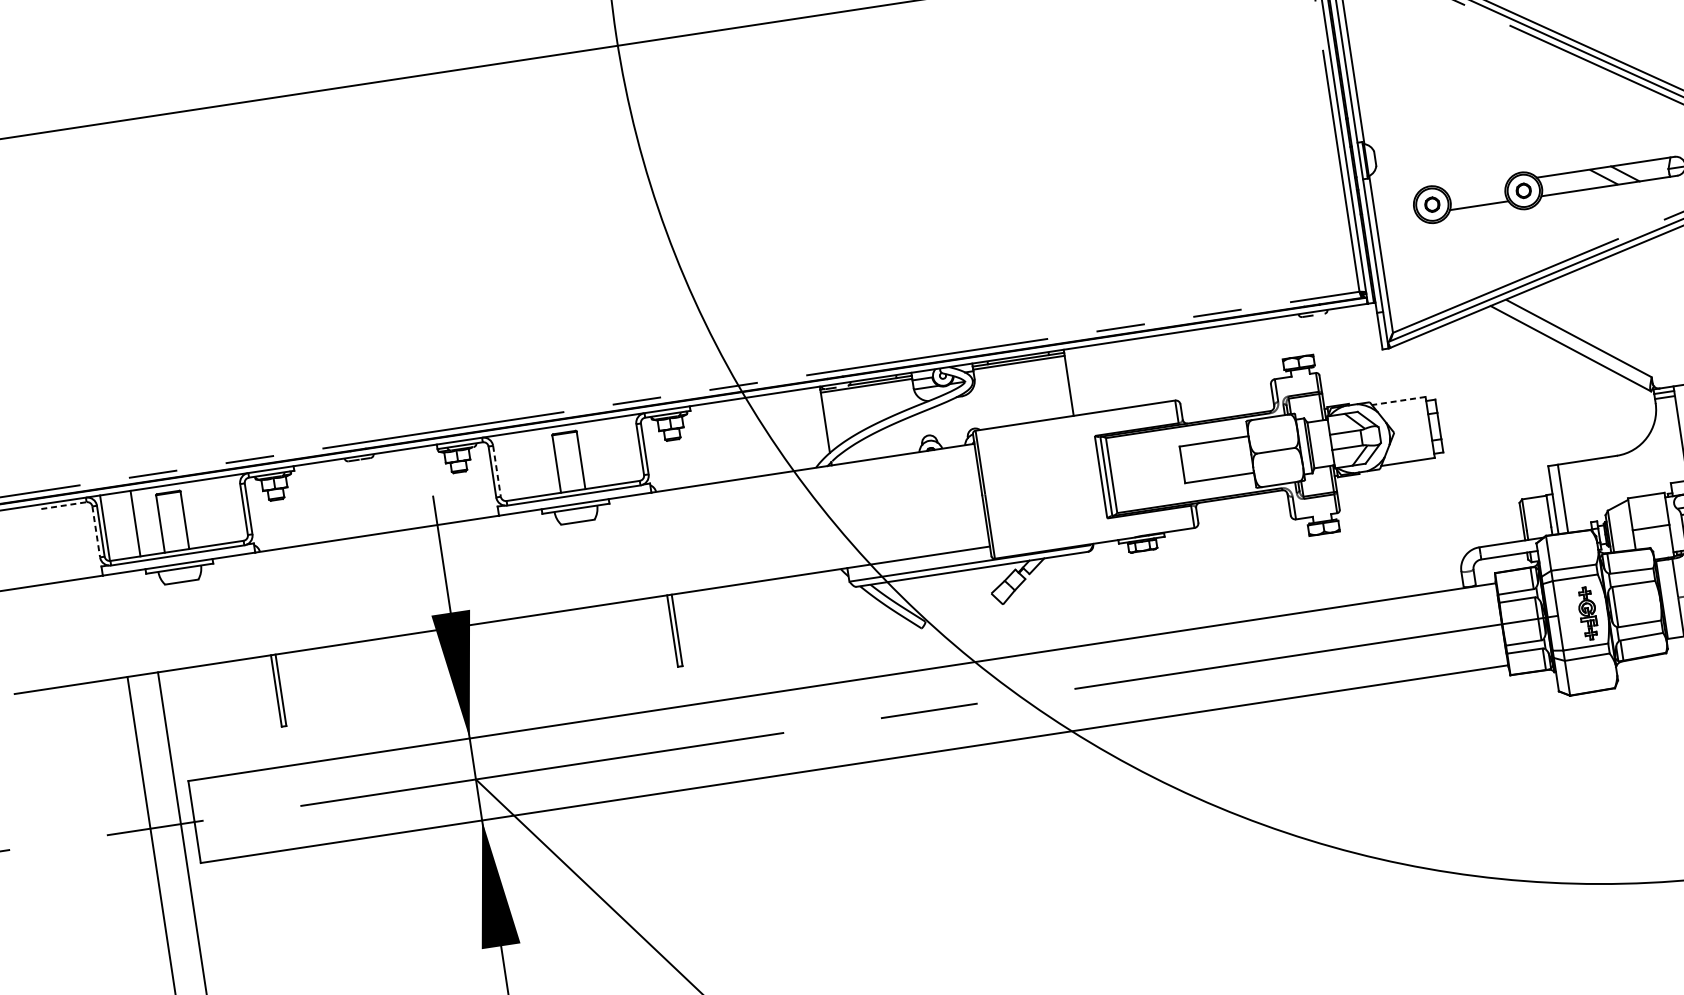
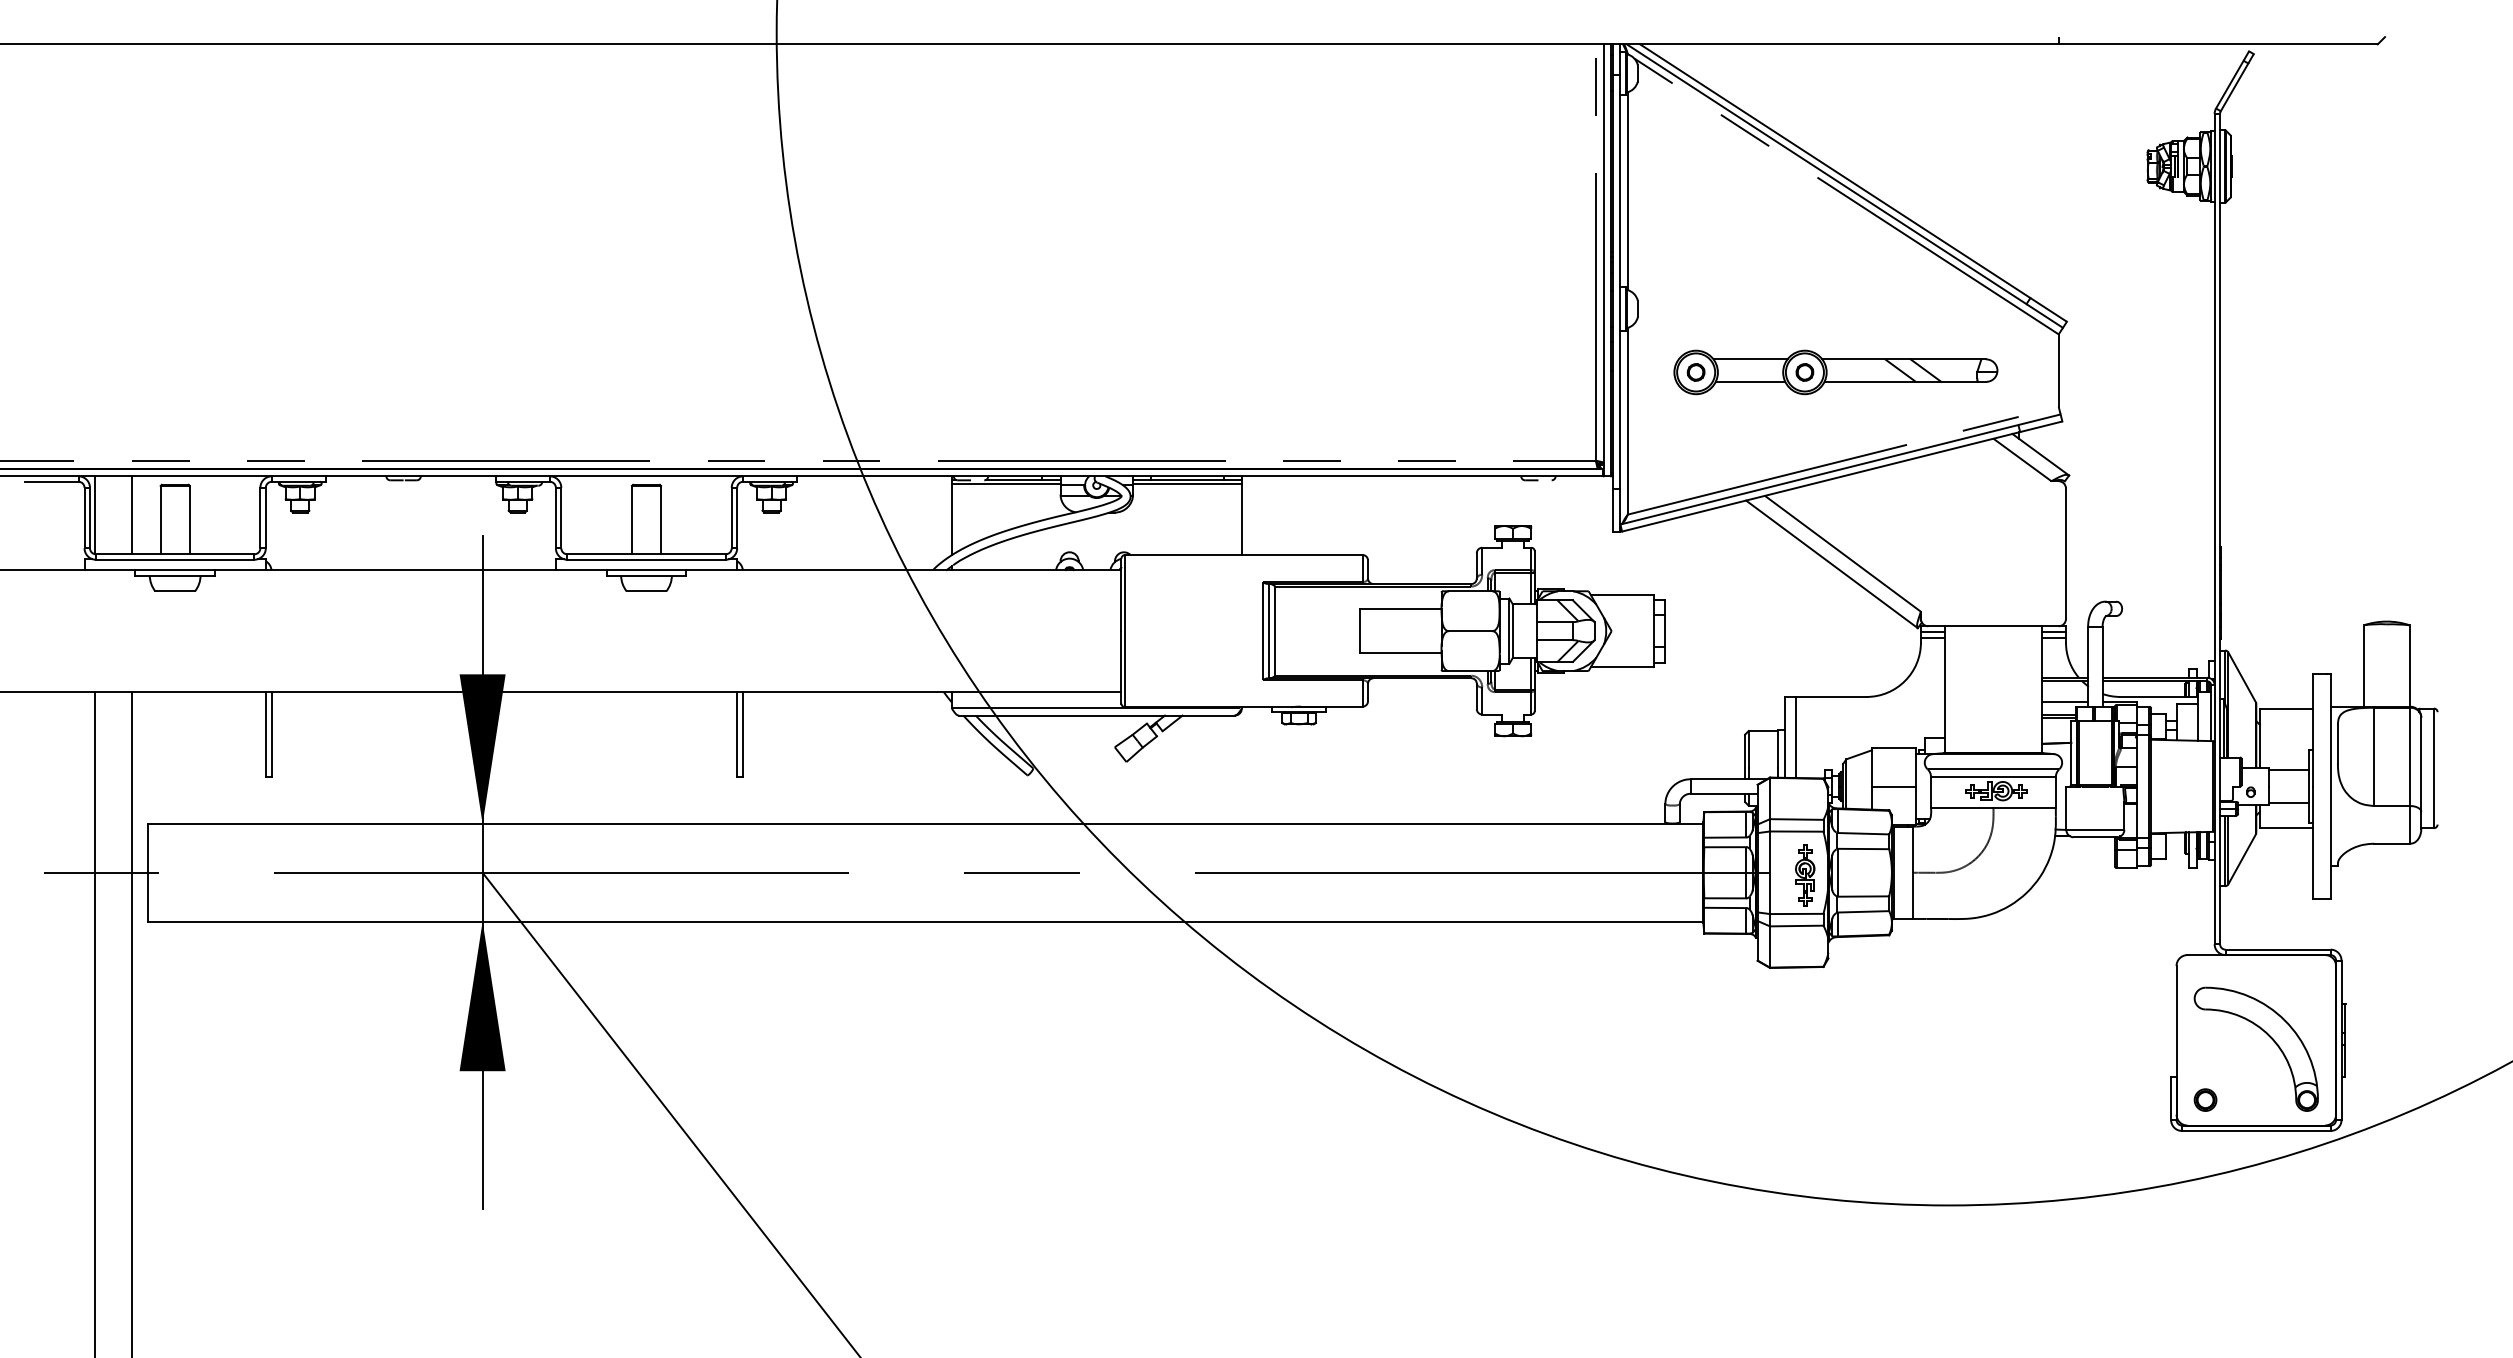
line: (1476, 186) -> (1750, 359), added
line: (1398, 400) -> (1622, 594), dashed -> solid
line: (497, 471) -> (561, 518), dashed -> solid
line: (63, 505) -> (51, 481), dashed -> solid
line: (96, 532) -> (84, 518), dashed -> solid

